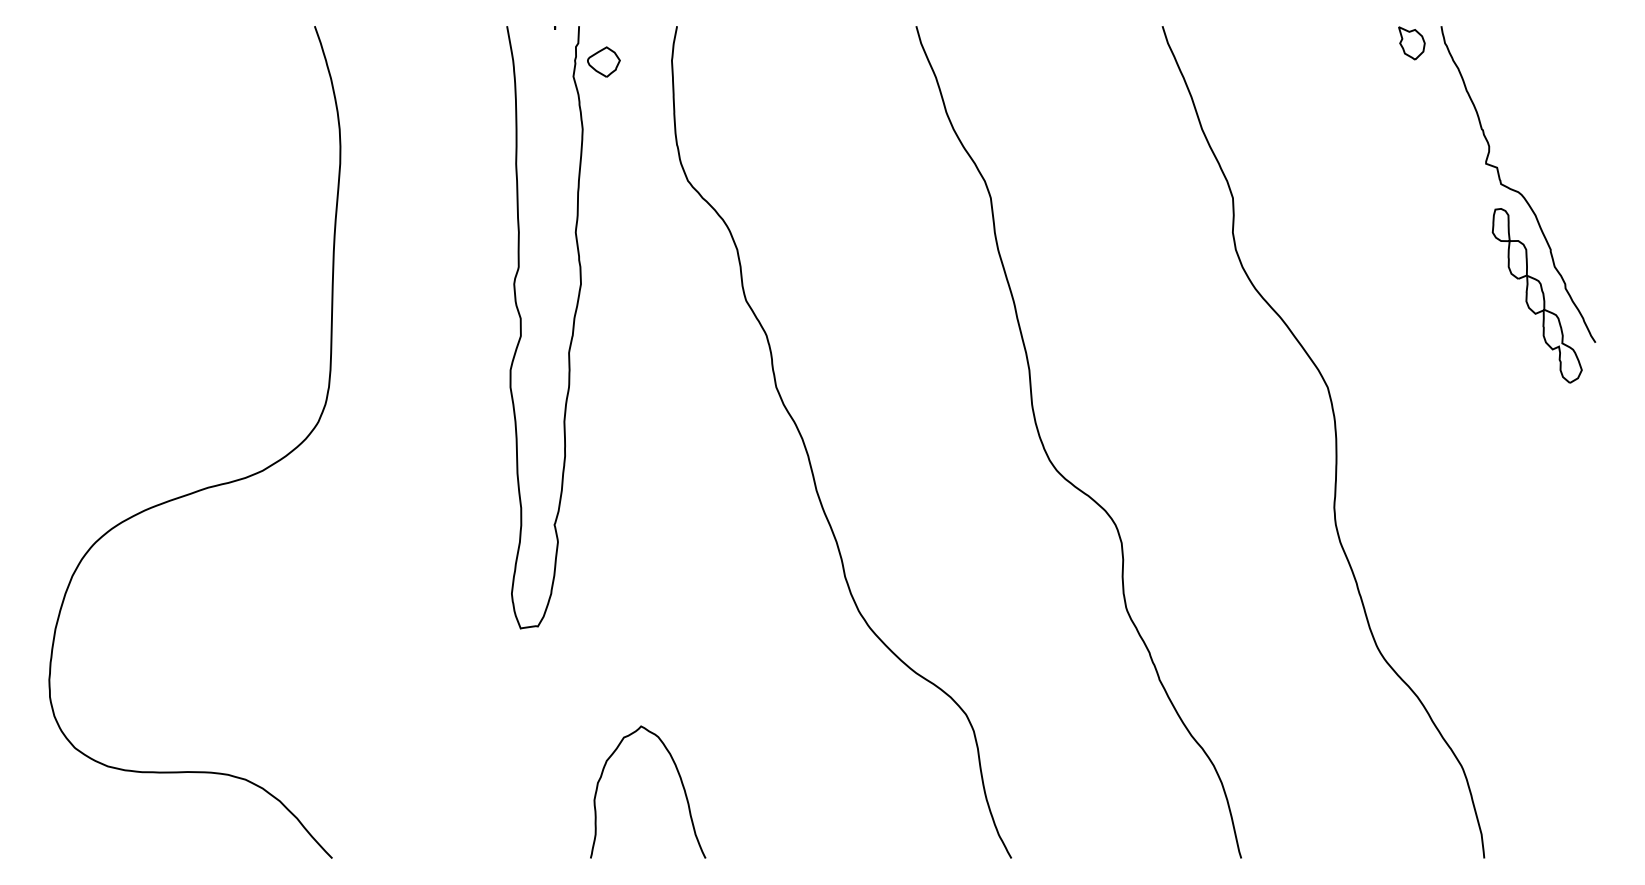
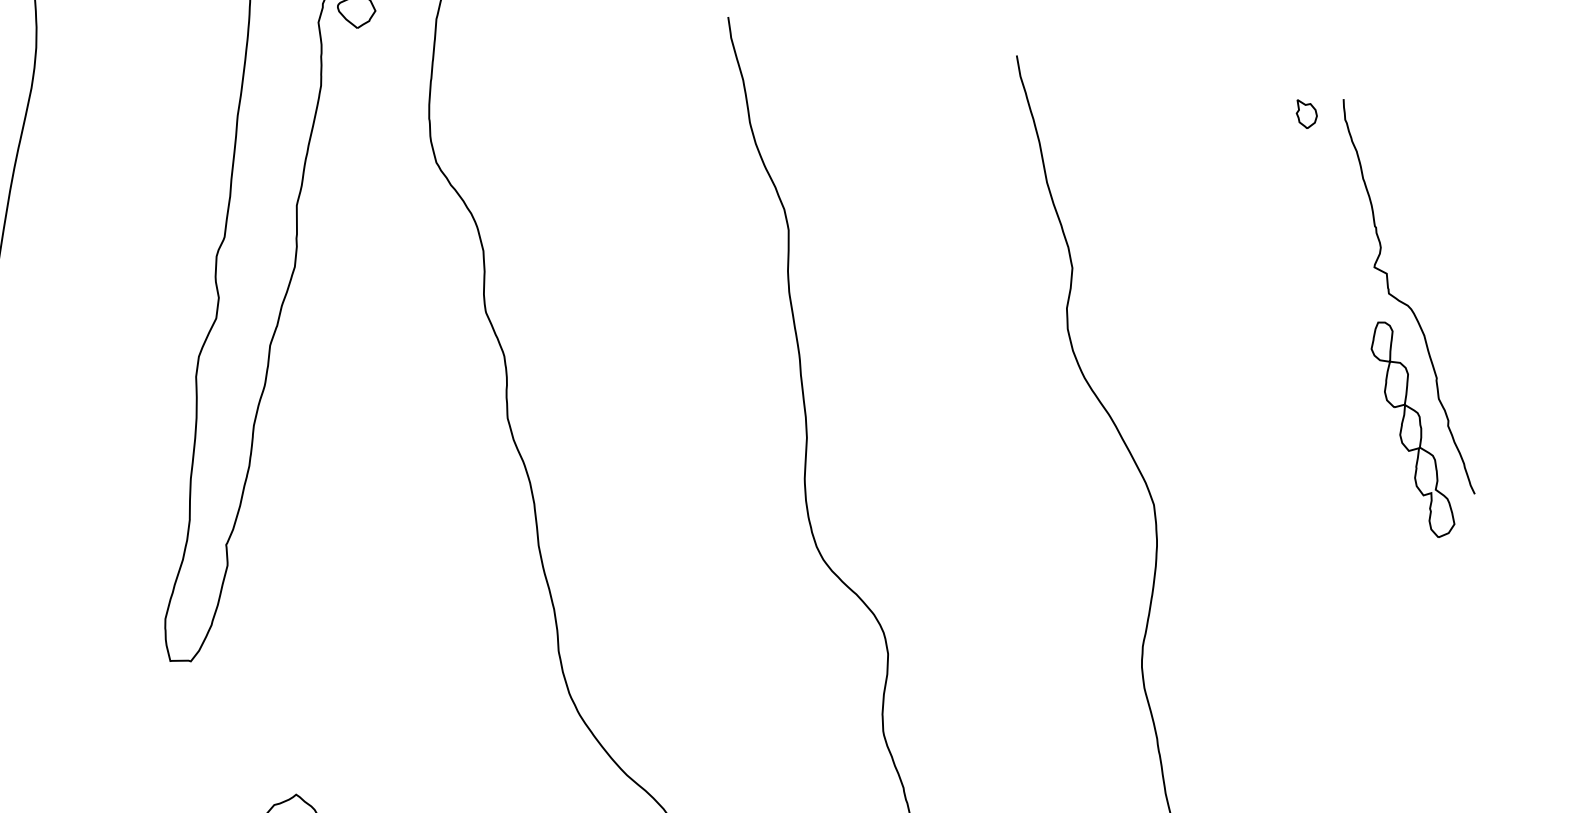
part: (1411, 43) -> (1305, 114), size x0.7

